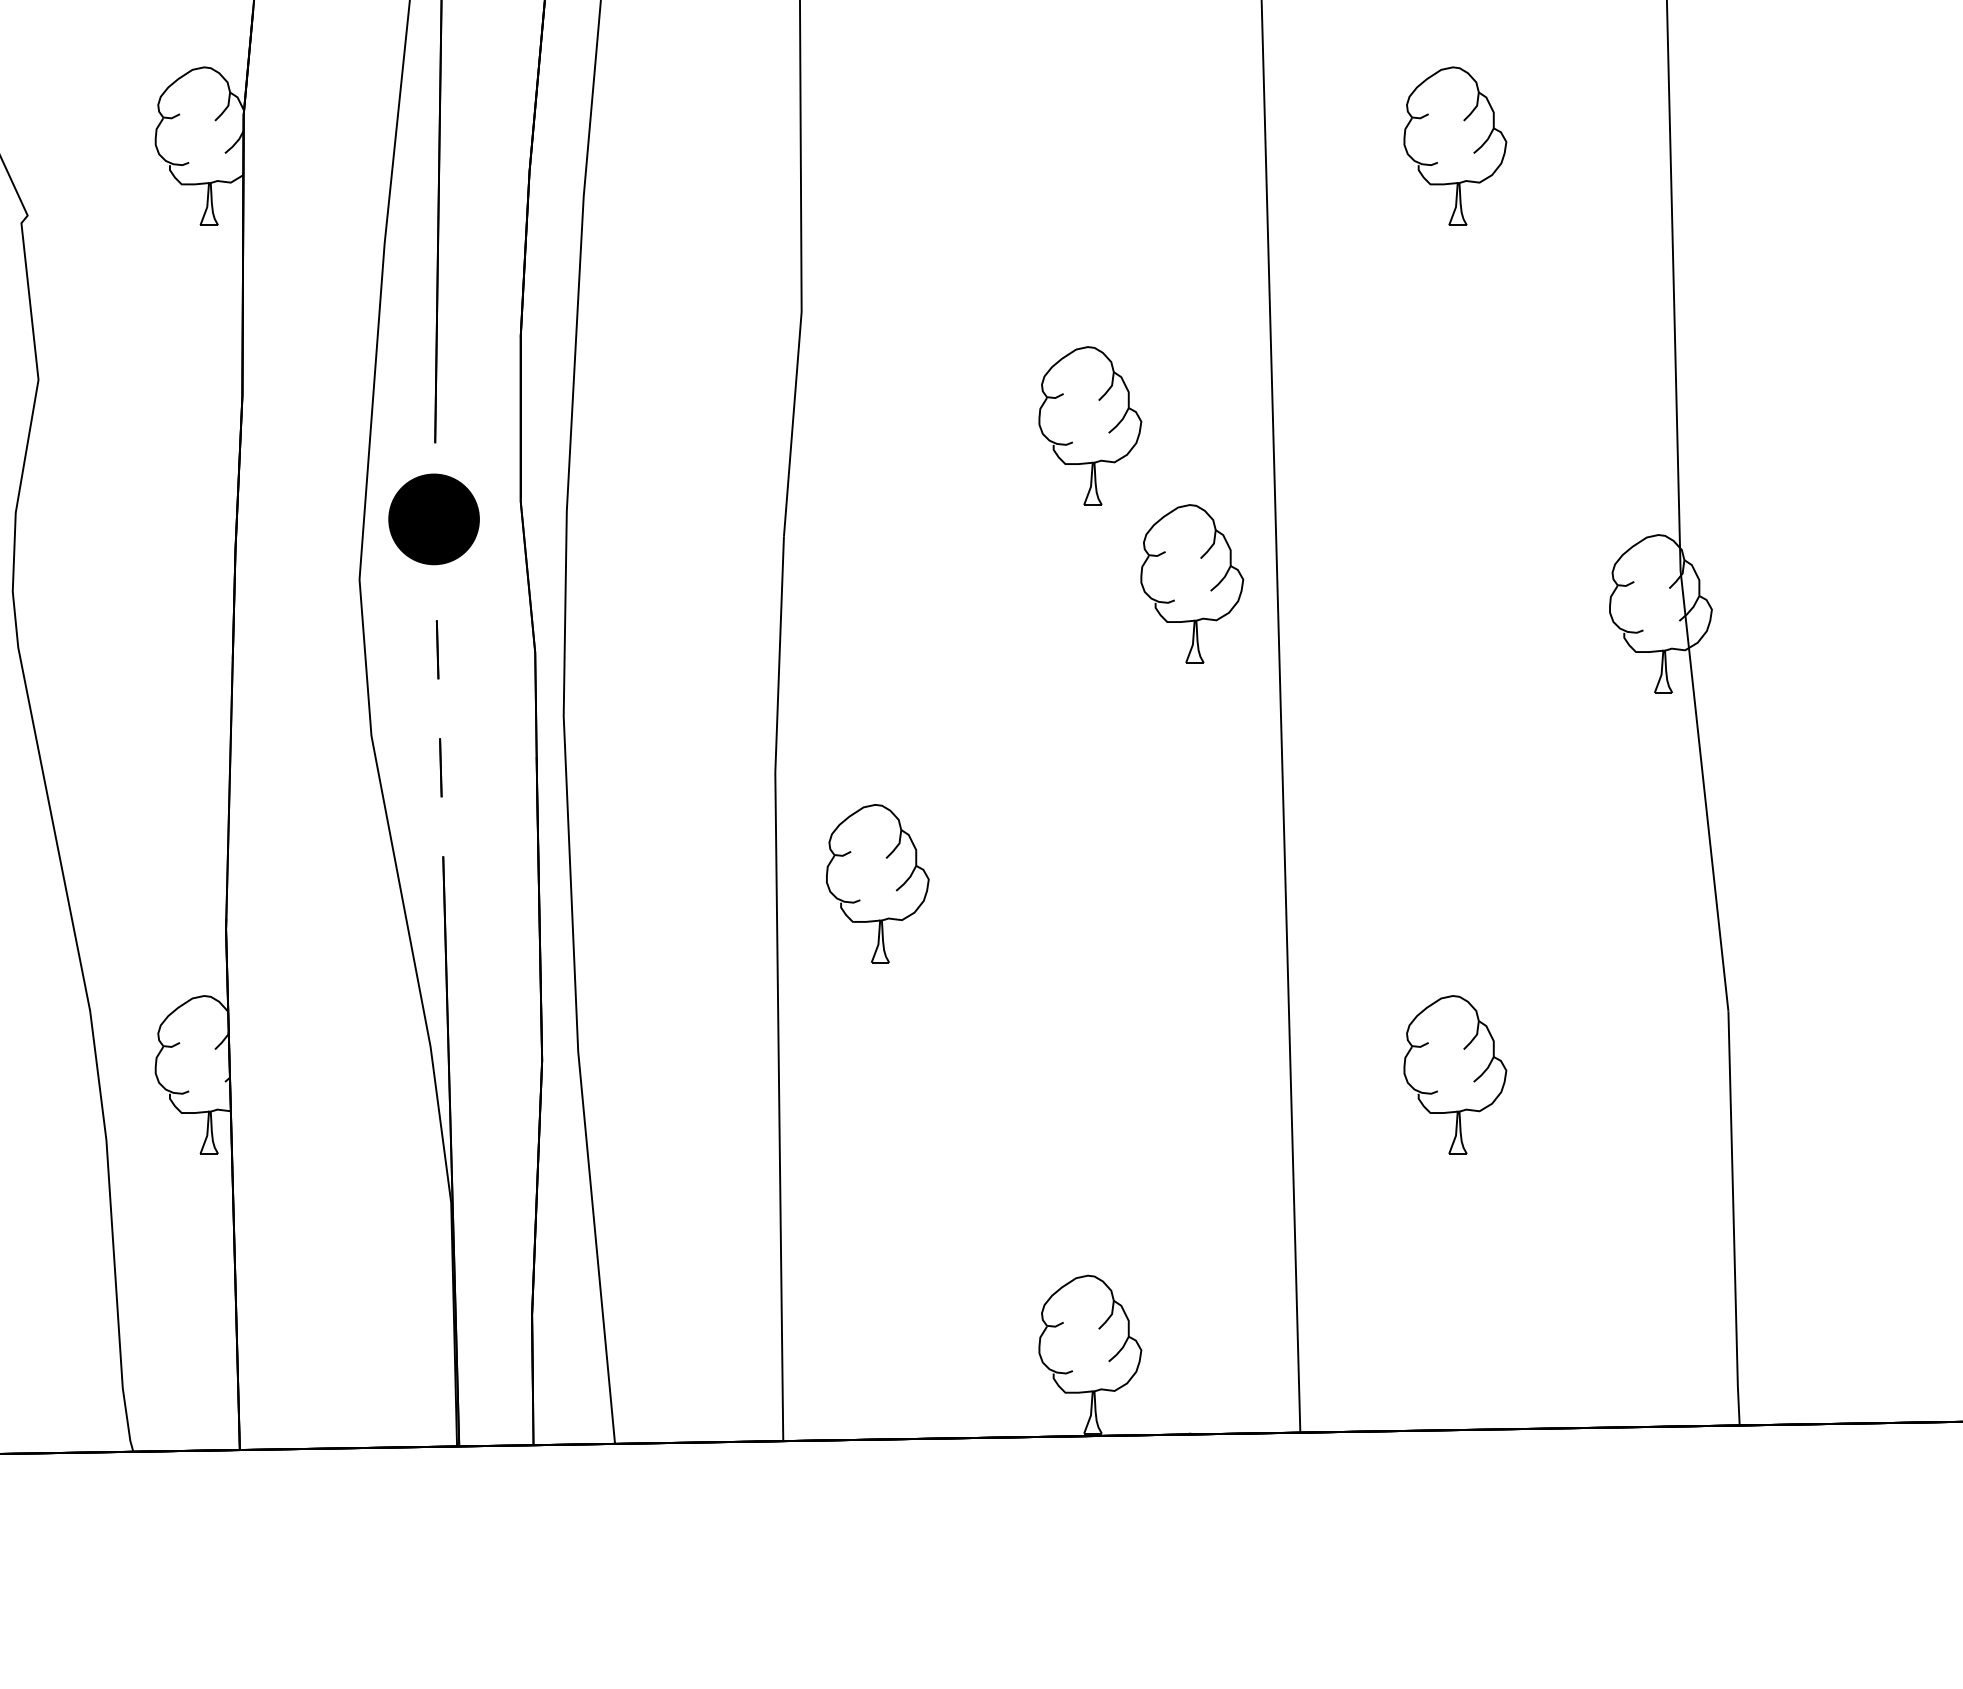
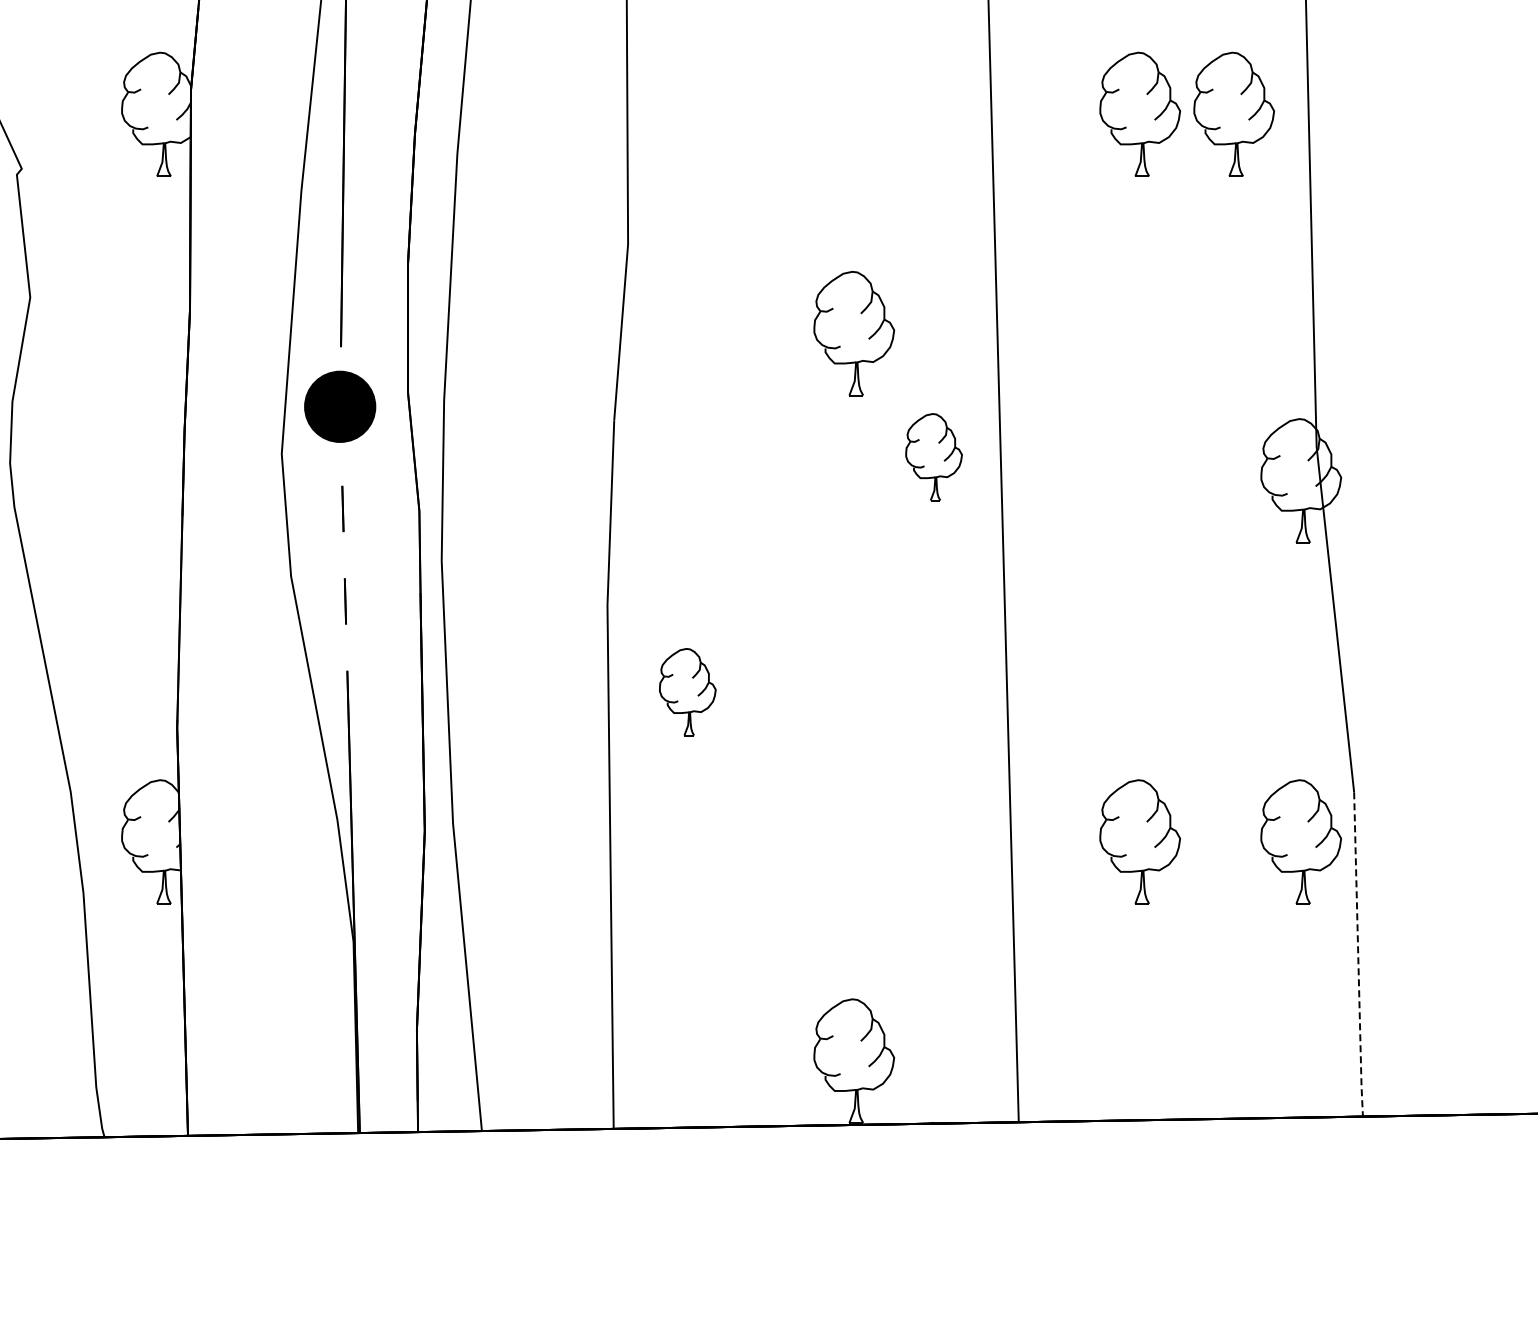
part: (1574, 144) -> (1233, 113), added
part: (1191, 582) -> (933, 456), size x0.7
part: (877, 882) -> (687, 691), size x0.7
part: (1661, 1074) -> (1301, 841), added
line: (1733, 1219) -> (1358, 955), solid -> dashed

